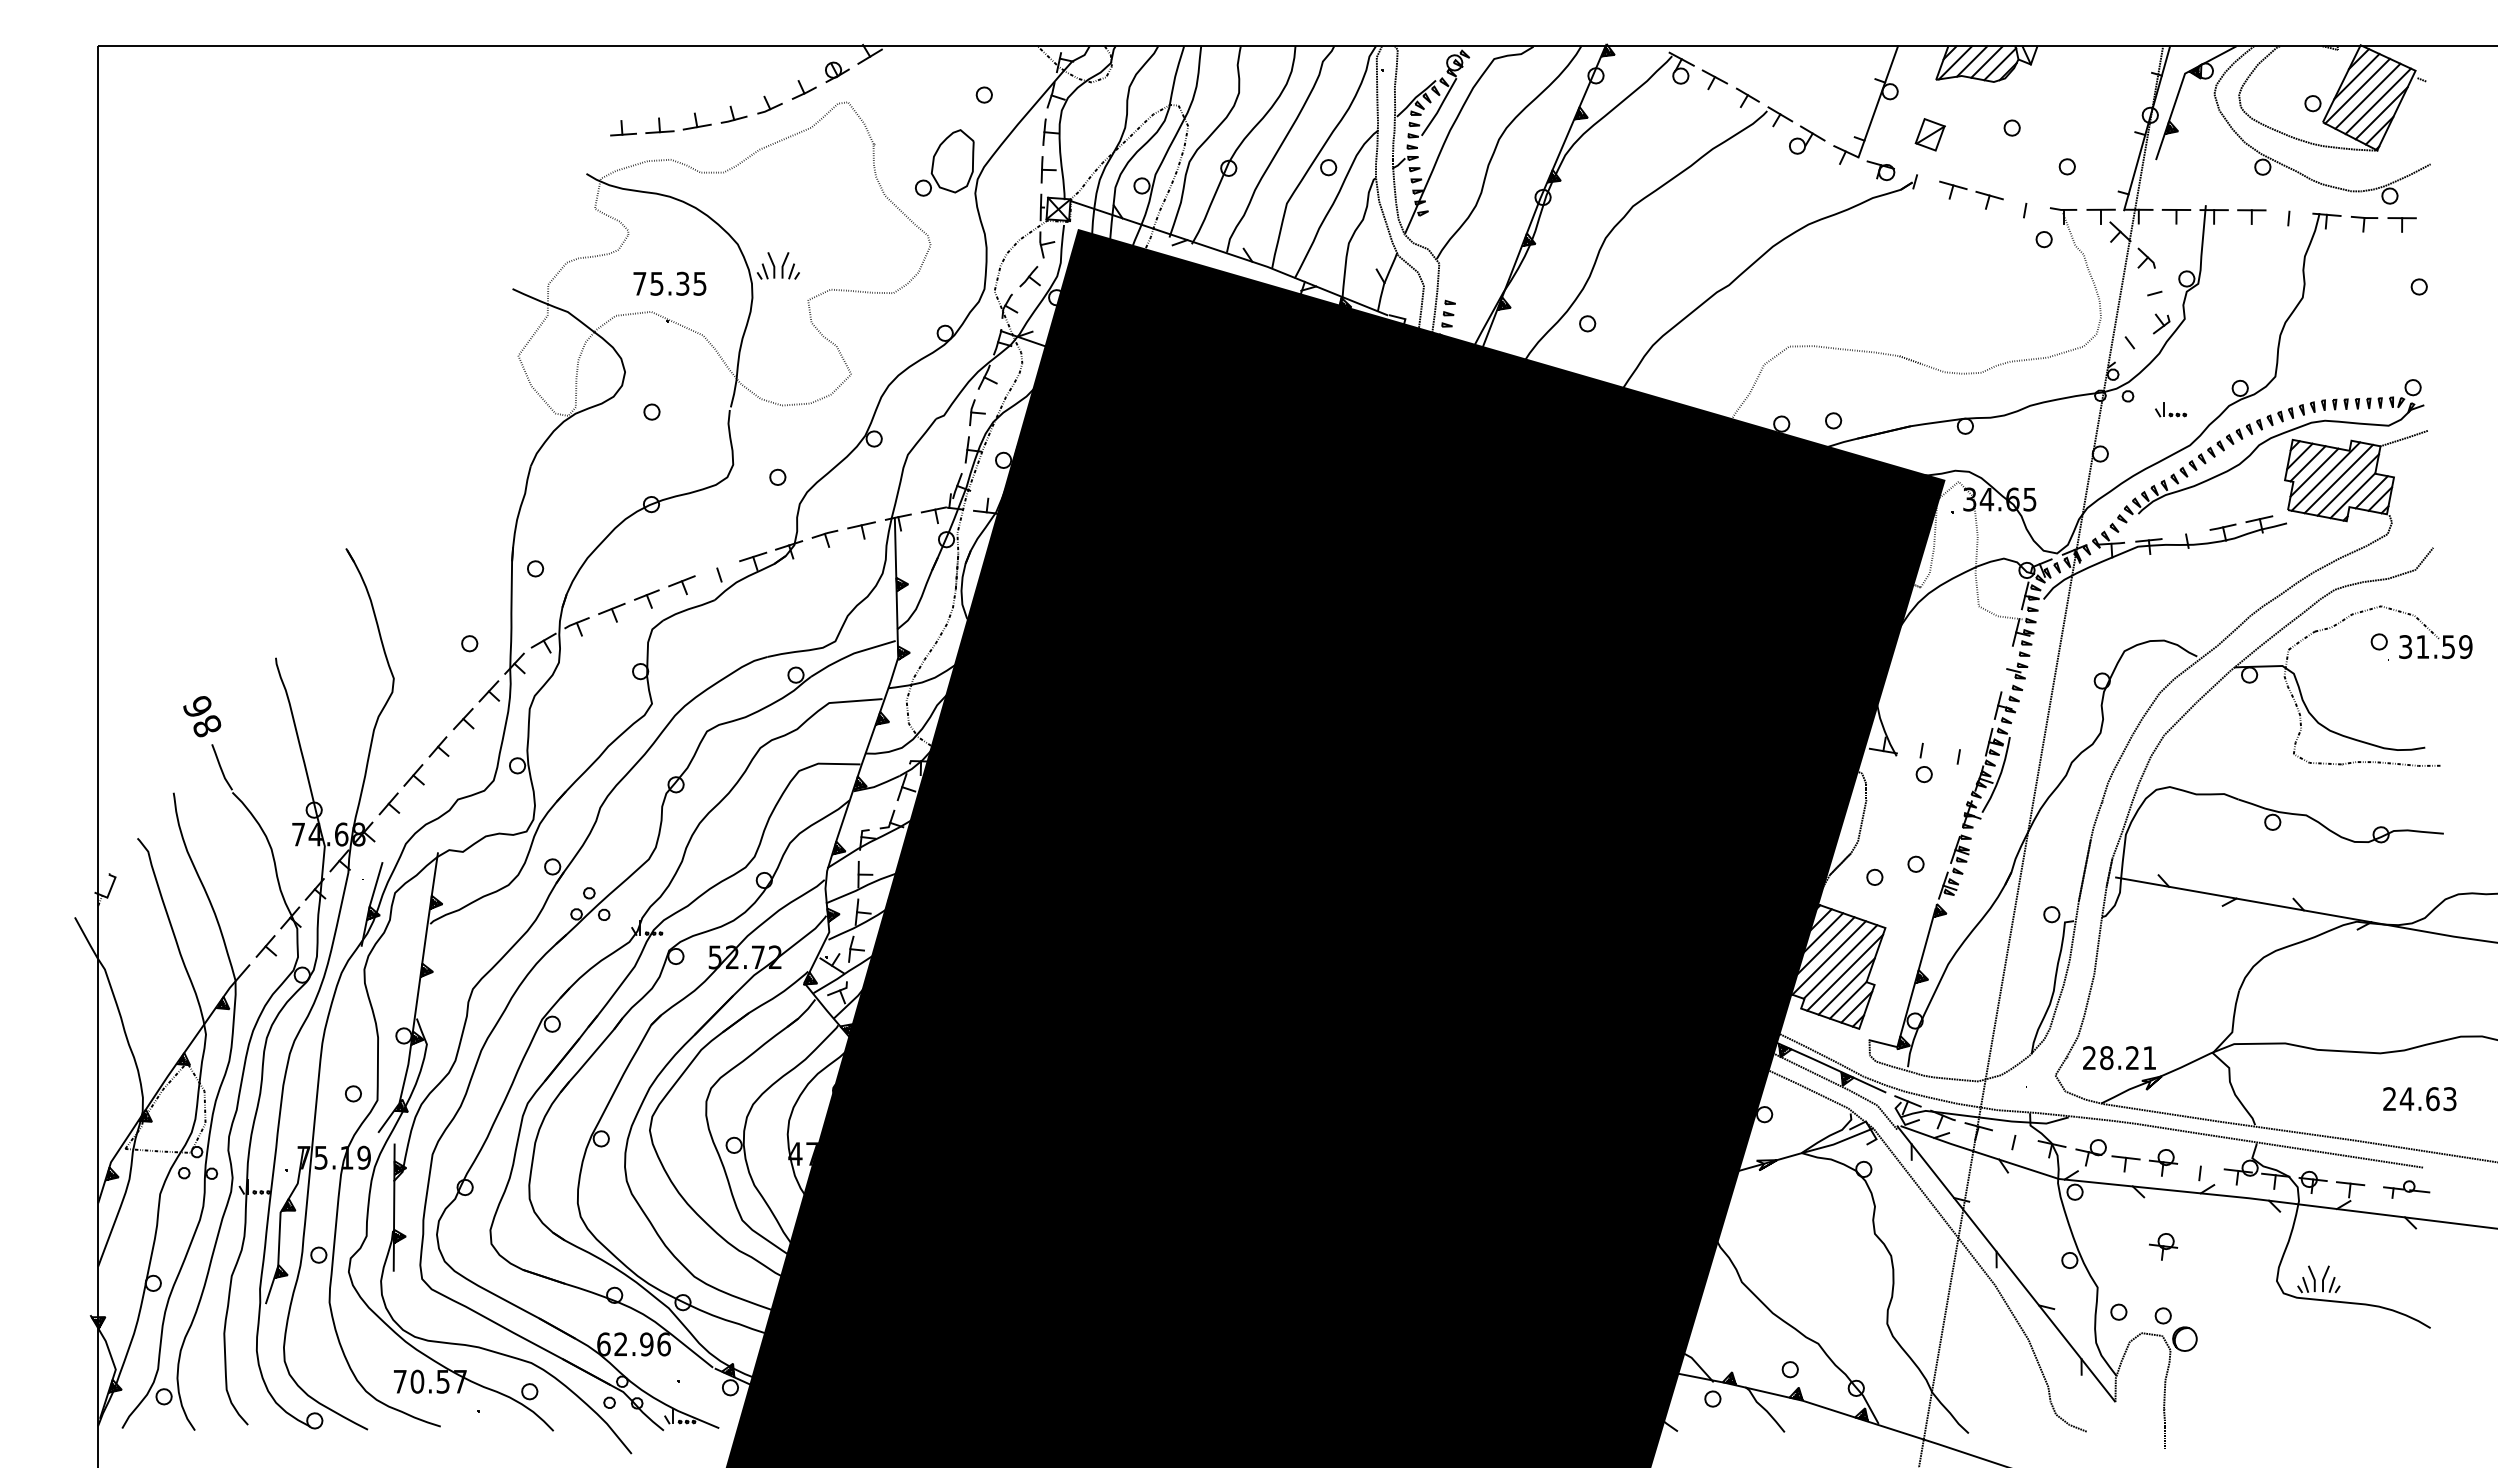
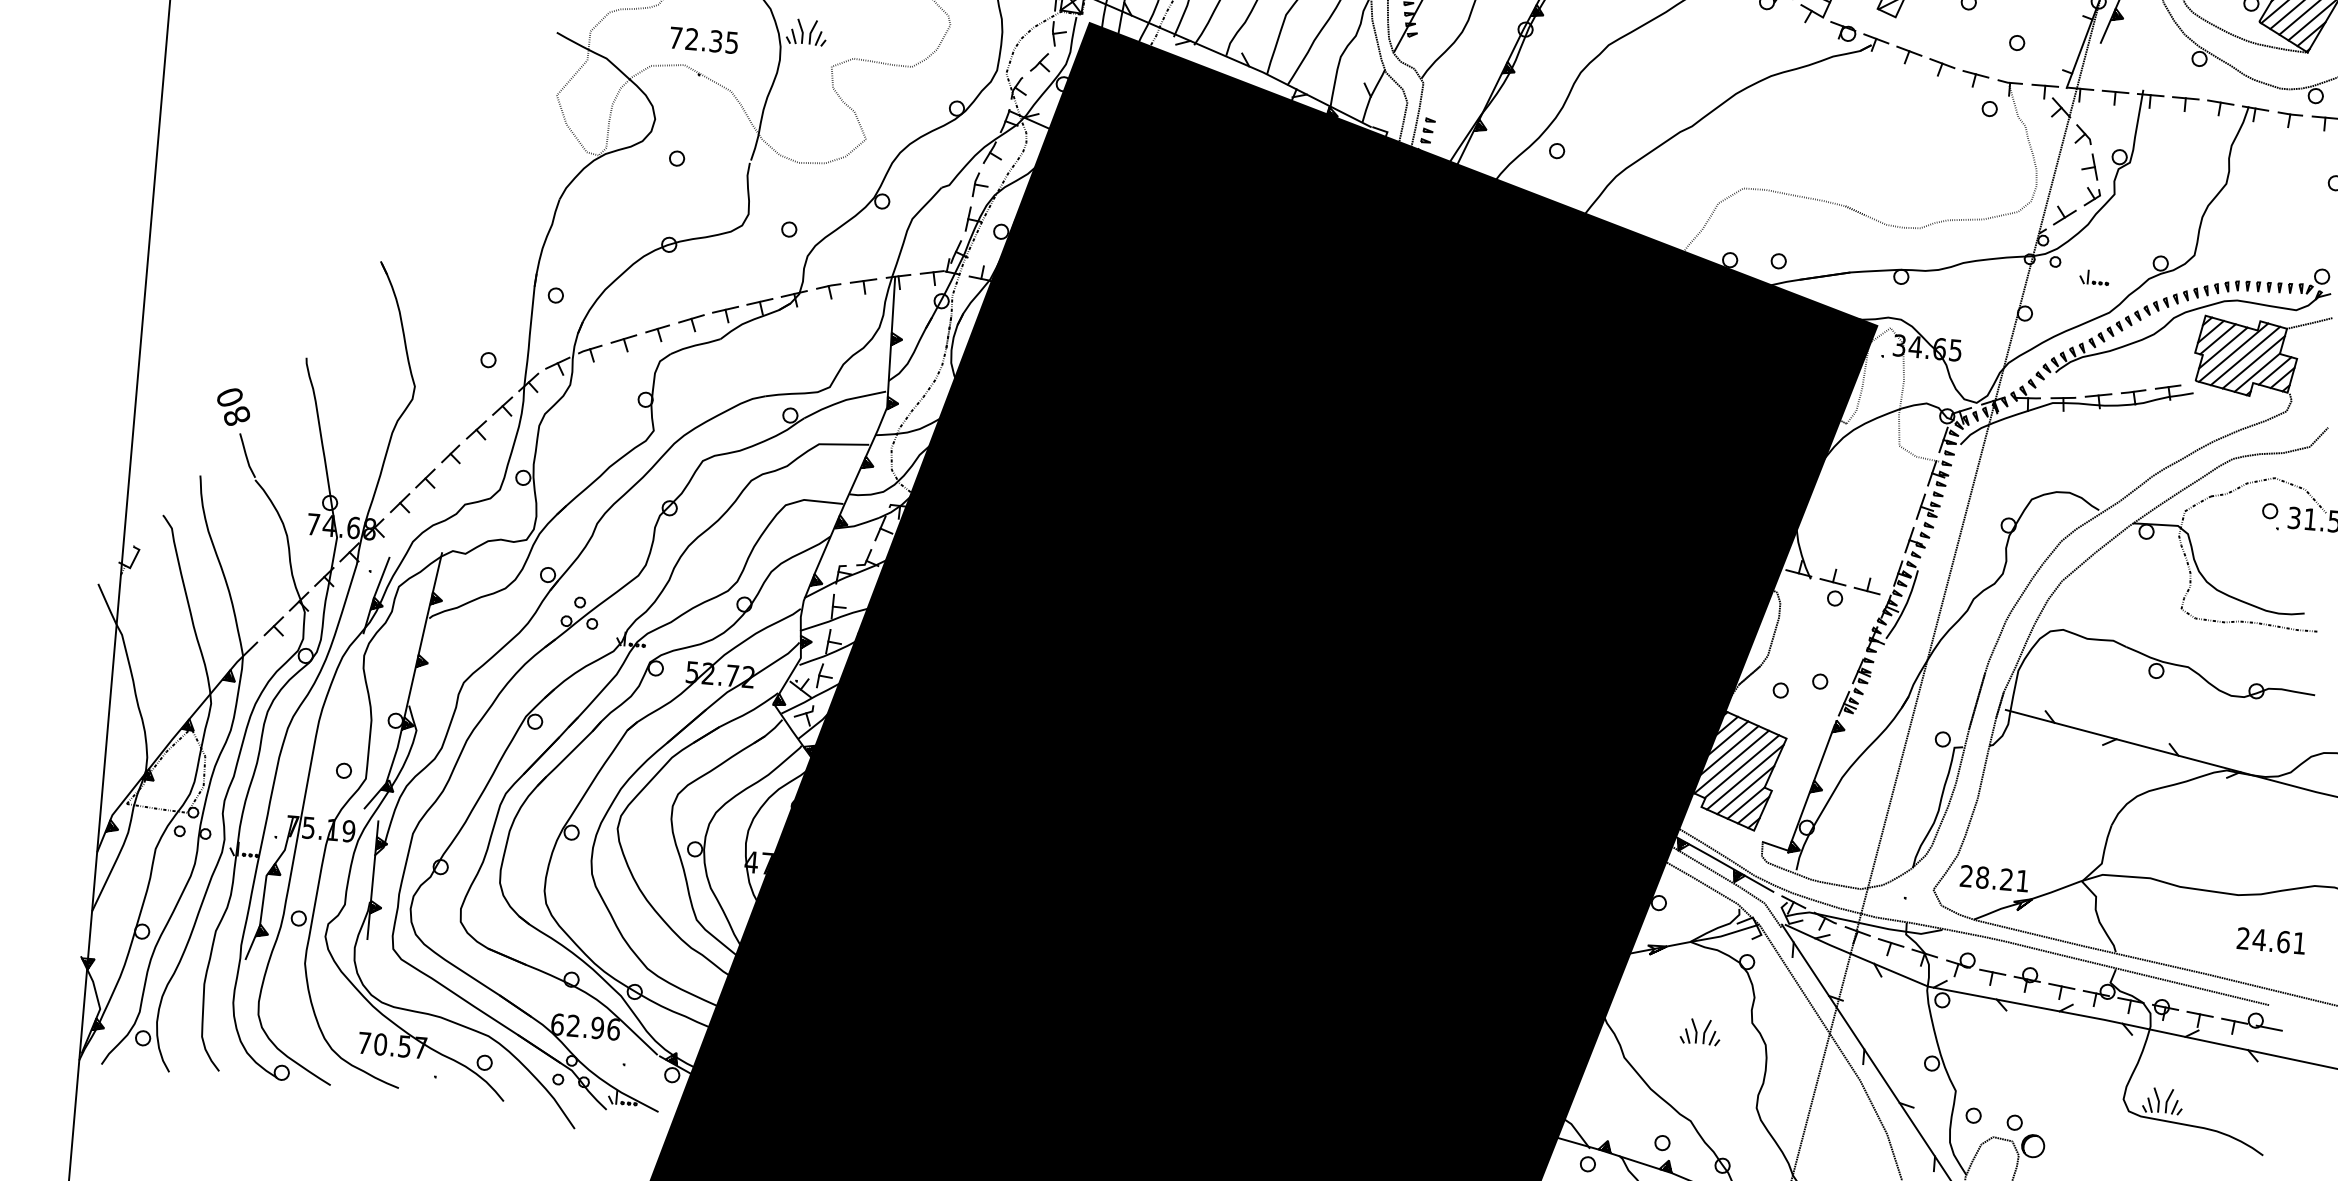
line: (1916, 175) -> (1875, 39), added
line: (2025, 203) -> (1975, 73), added
line: (2289, 211) -> (2220, 102), added
text: (656, 283) -> (691, 39), 75.35 -> 72.35
line: (2161, 291) -> (2095, 166), added
line: (2134, 348) -> (2065, 217), added
line: (2185, 533) -> (2098, 394), added
line: (717, 568) -> (725, 309), added
line: (2006, 668) -> (1920, 506), added
text: (197, 706) -> (229, 396), 86 -> 80
line: (1920, 757) -> (1832, 582), added
line: (1957, 763) -> (1866, 590), added
text: (2449, 1099) -> (2299, 943), 24.63 -> 24.61
line: (2015, 1135) -> (1891, 942), added
line: (2200, 1166) -> (2061, 986), added
part: (2406, 1189) -> (2251, 1024), size x1.43
part: (2163, 1246) -> (2020, 1057), removed
part: (1820, 1247) -> (1700, 1031), added

